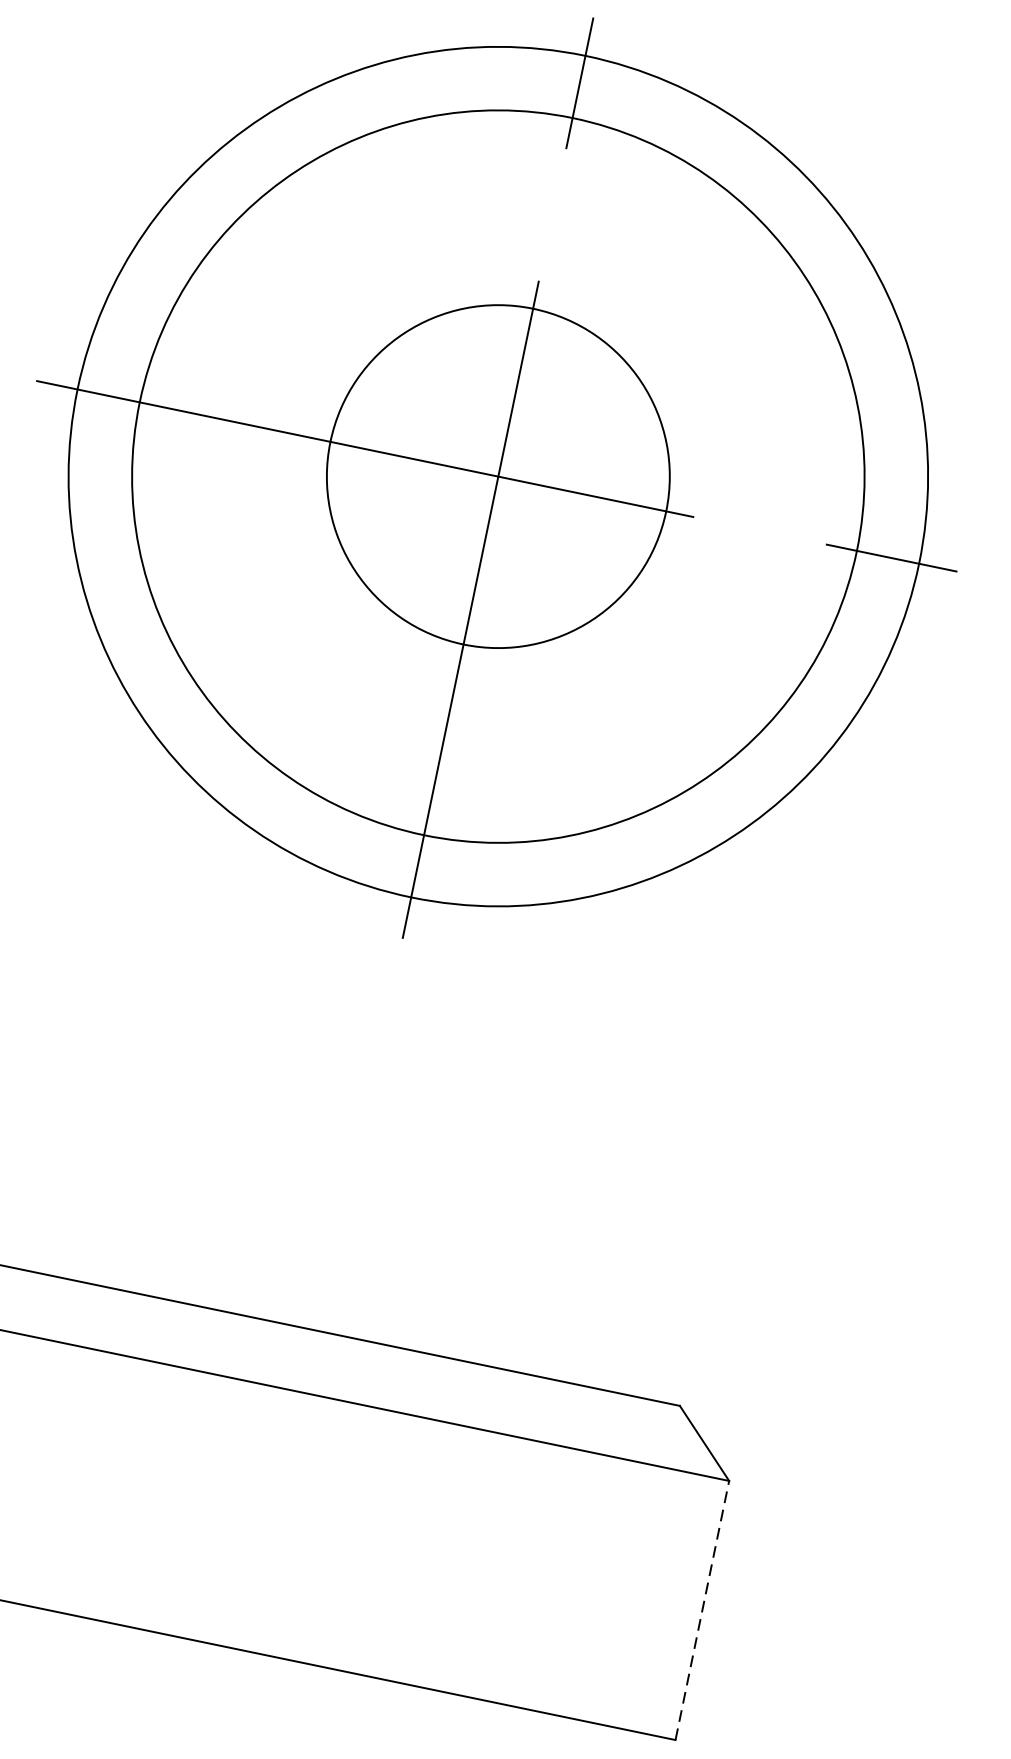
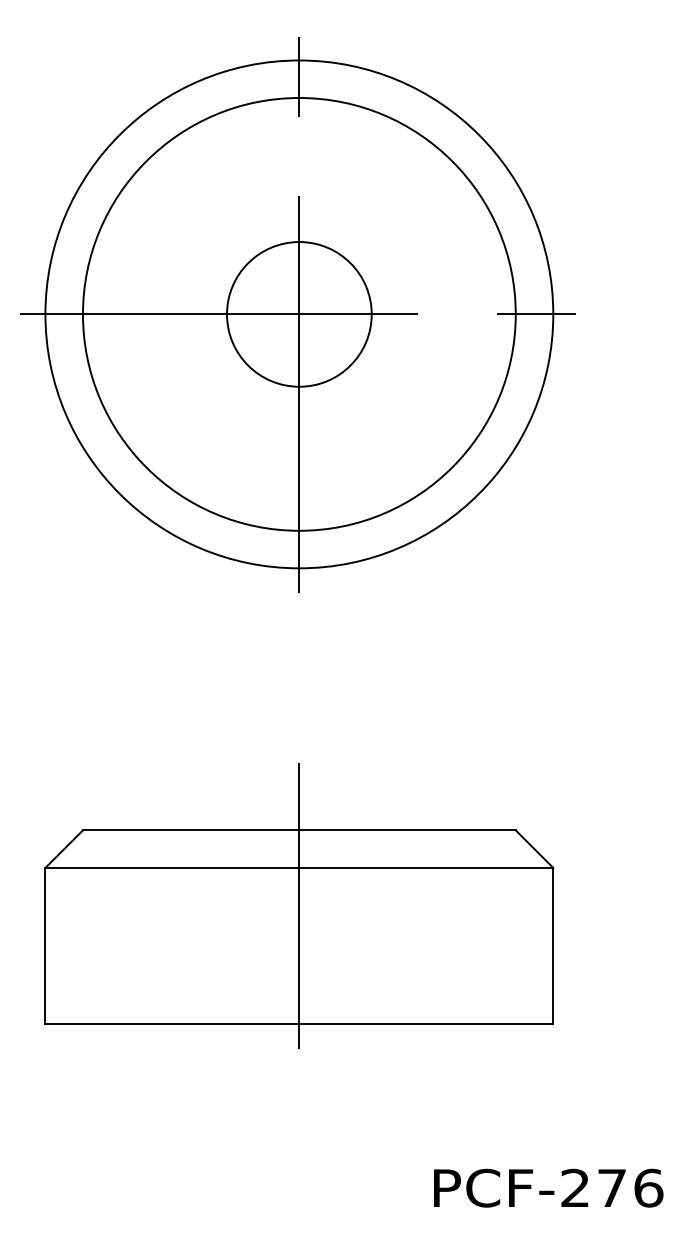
circle: (498, 476) -> (299, 314), size x0.71
line: (295, 1457) -> (299, 906), added
line: (702, 1609) -> (553, 945), dashed -> solid

